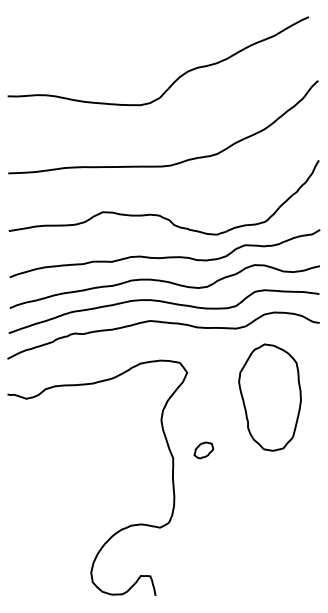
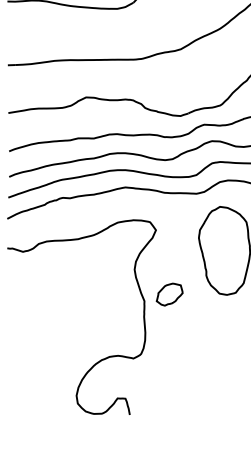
part: (203, 450) -> (169, 294), size x1.67

